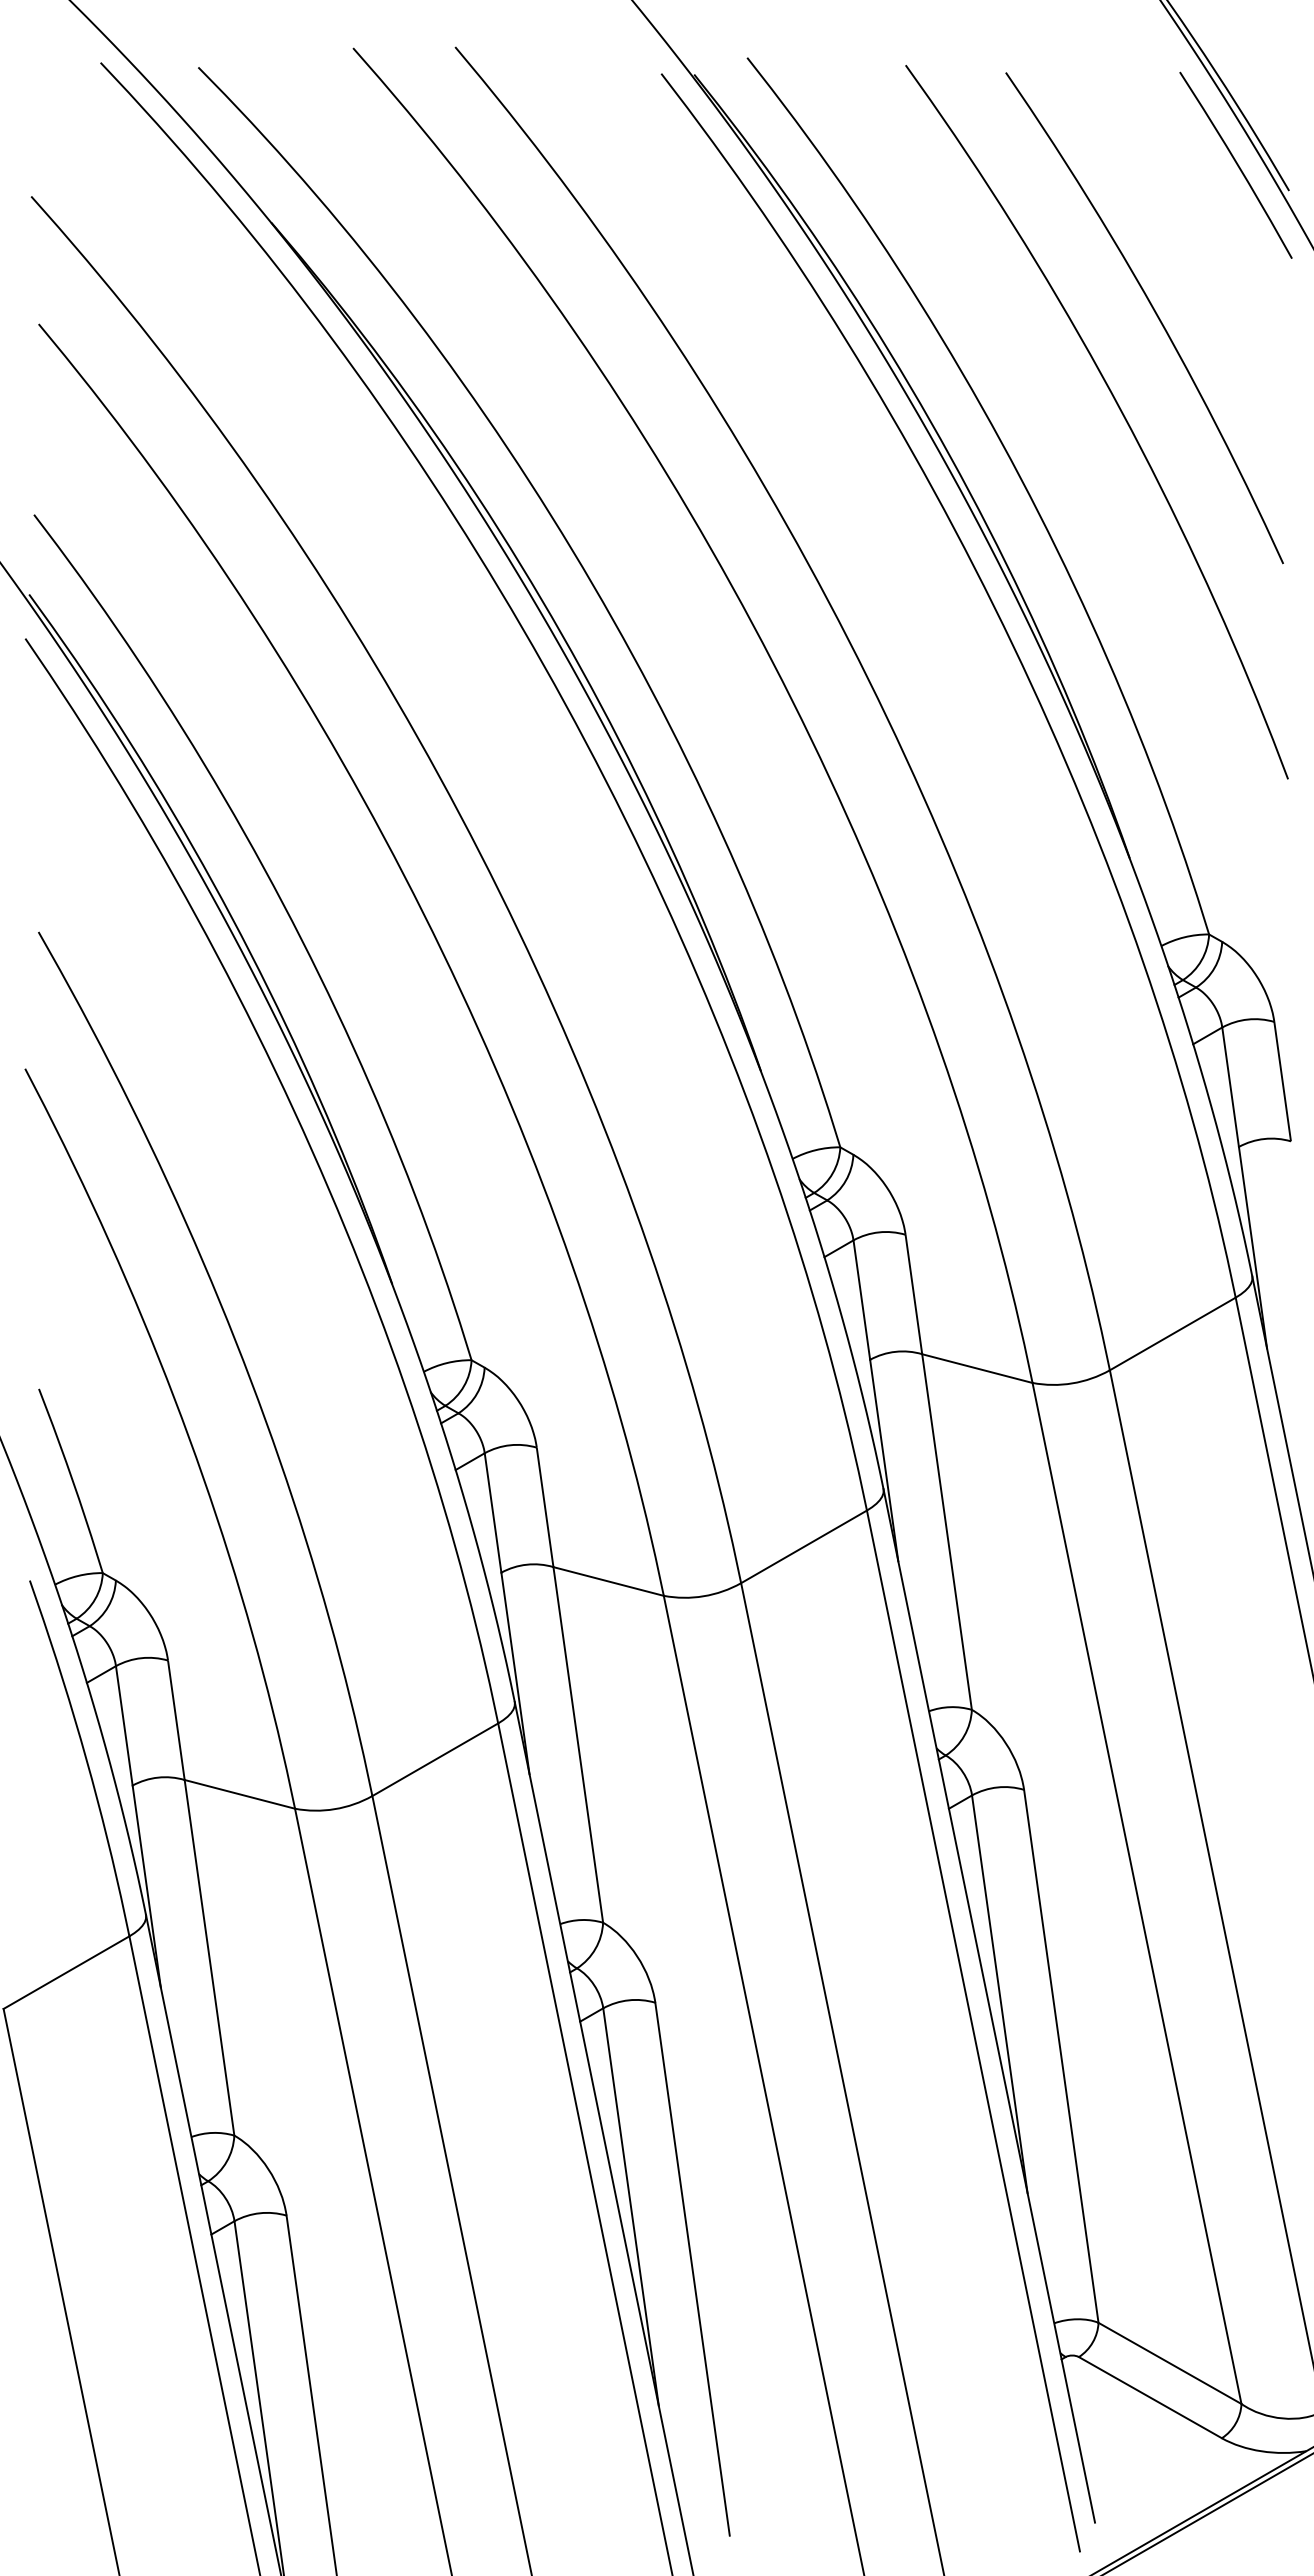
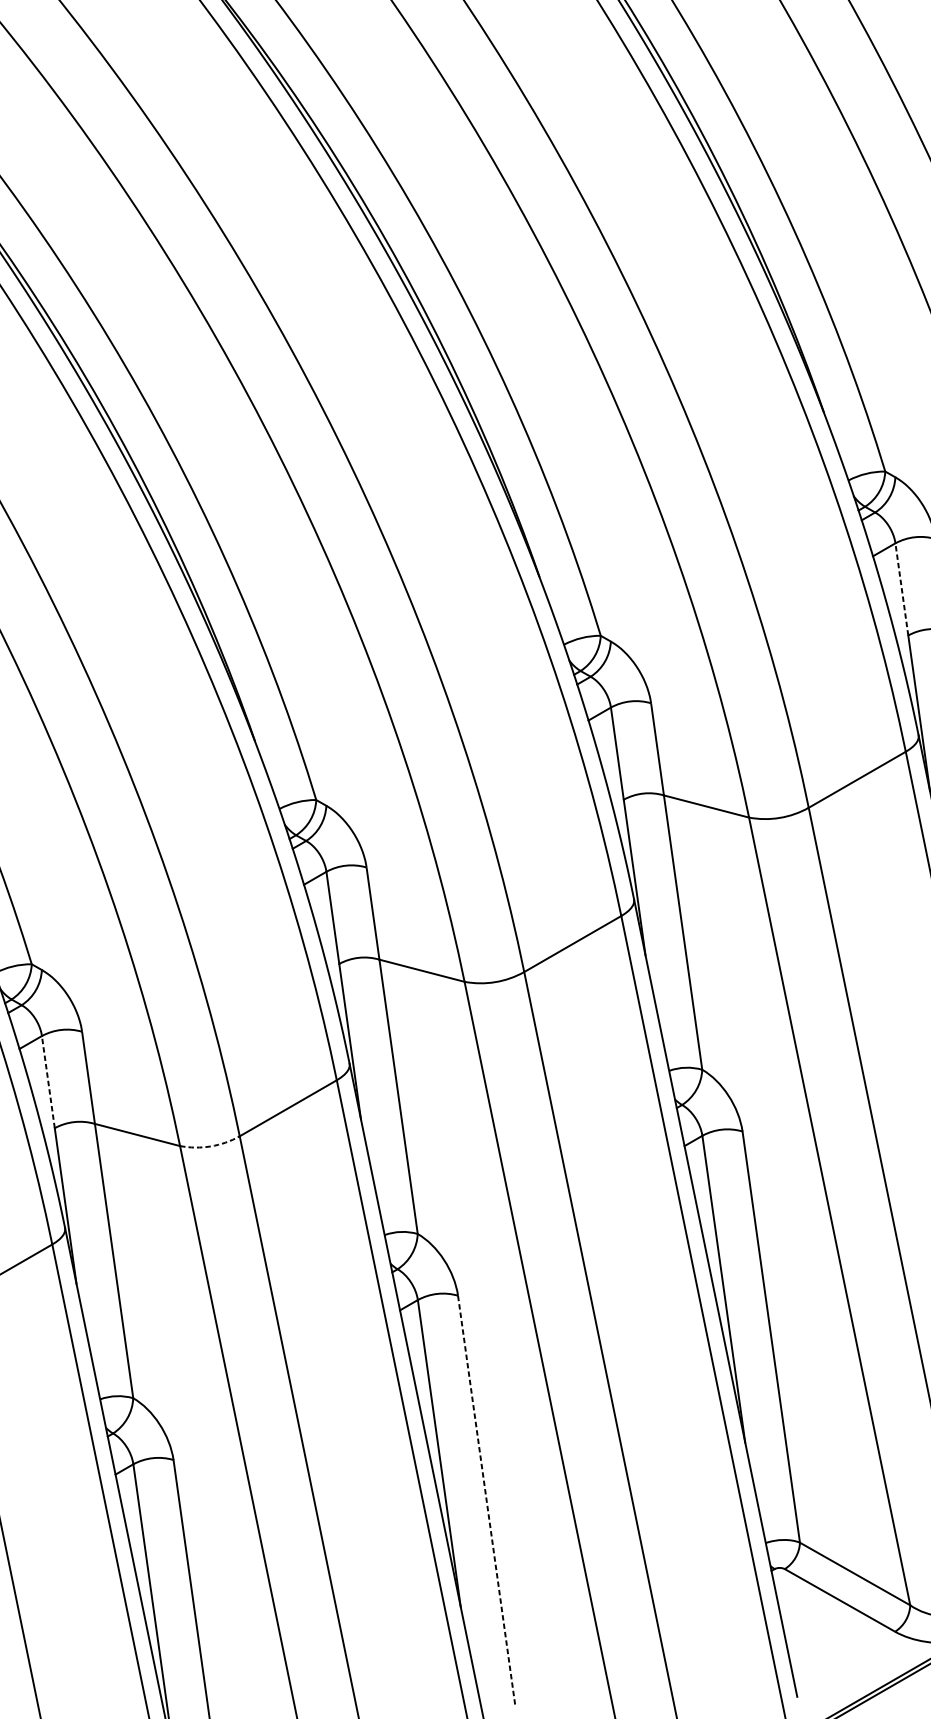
line: (1230, 1086) -> (901, 588), solid -> dashed
line: (124, 1725) -> (48, 1081), solid -> dashed
arc: (334, 1809) -> (210, 1146), solid -> dashed
line: (692, 2269) -> (486, 1501), solid -> dashed

